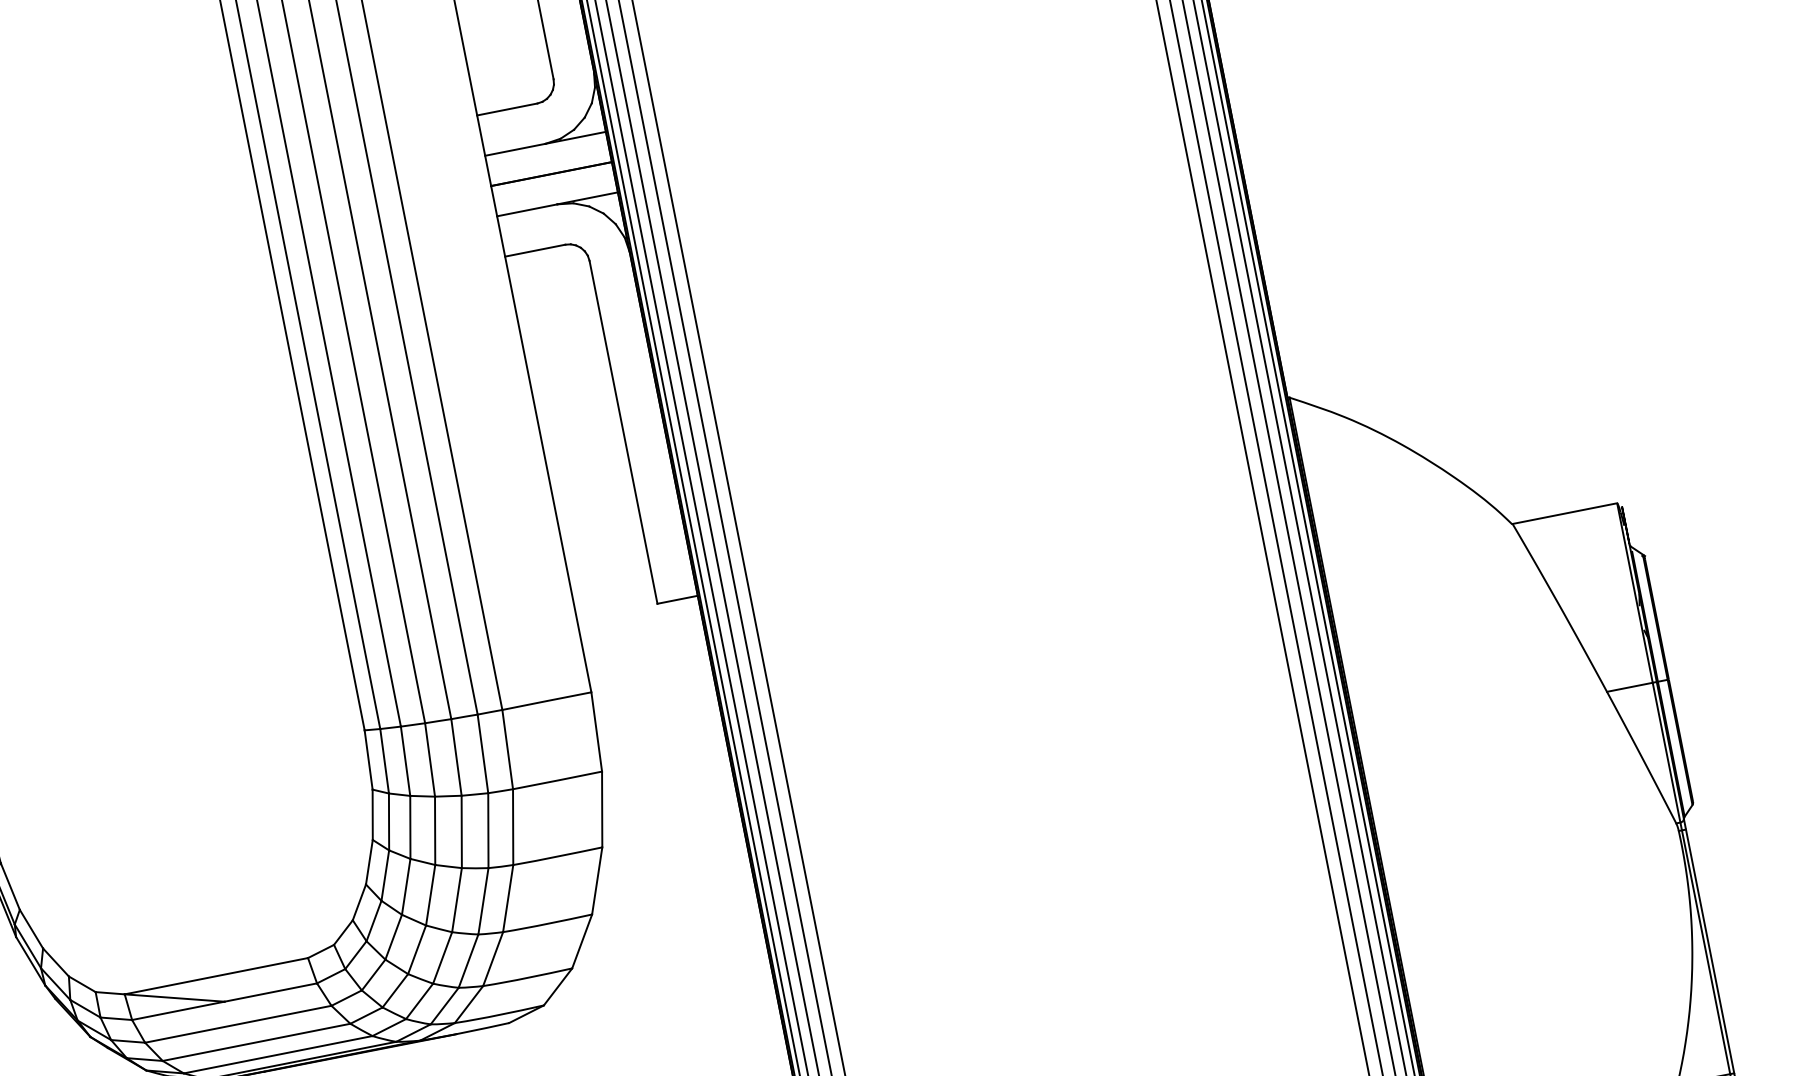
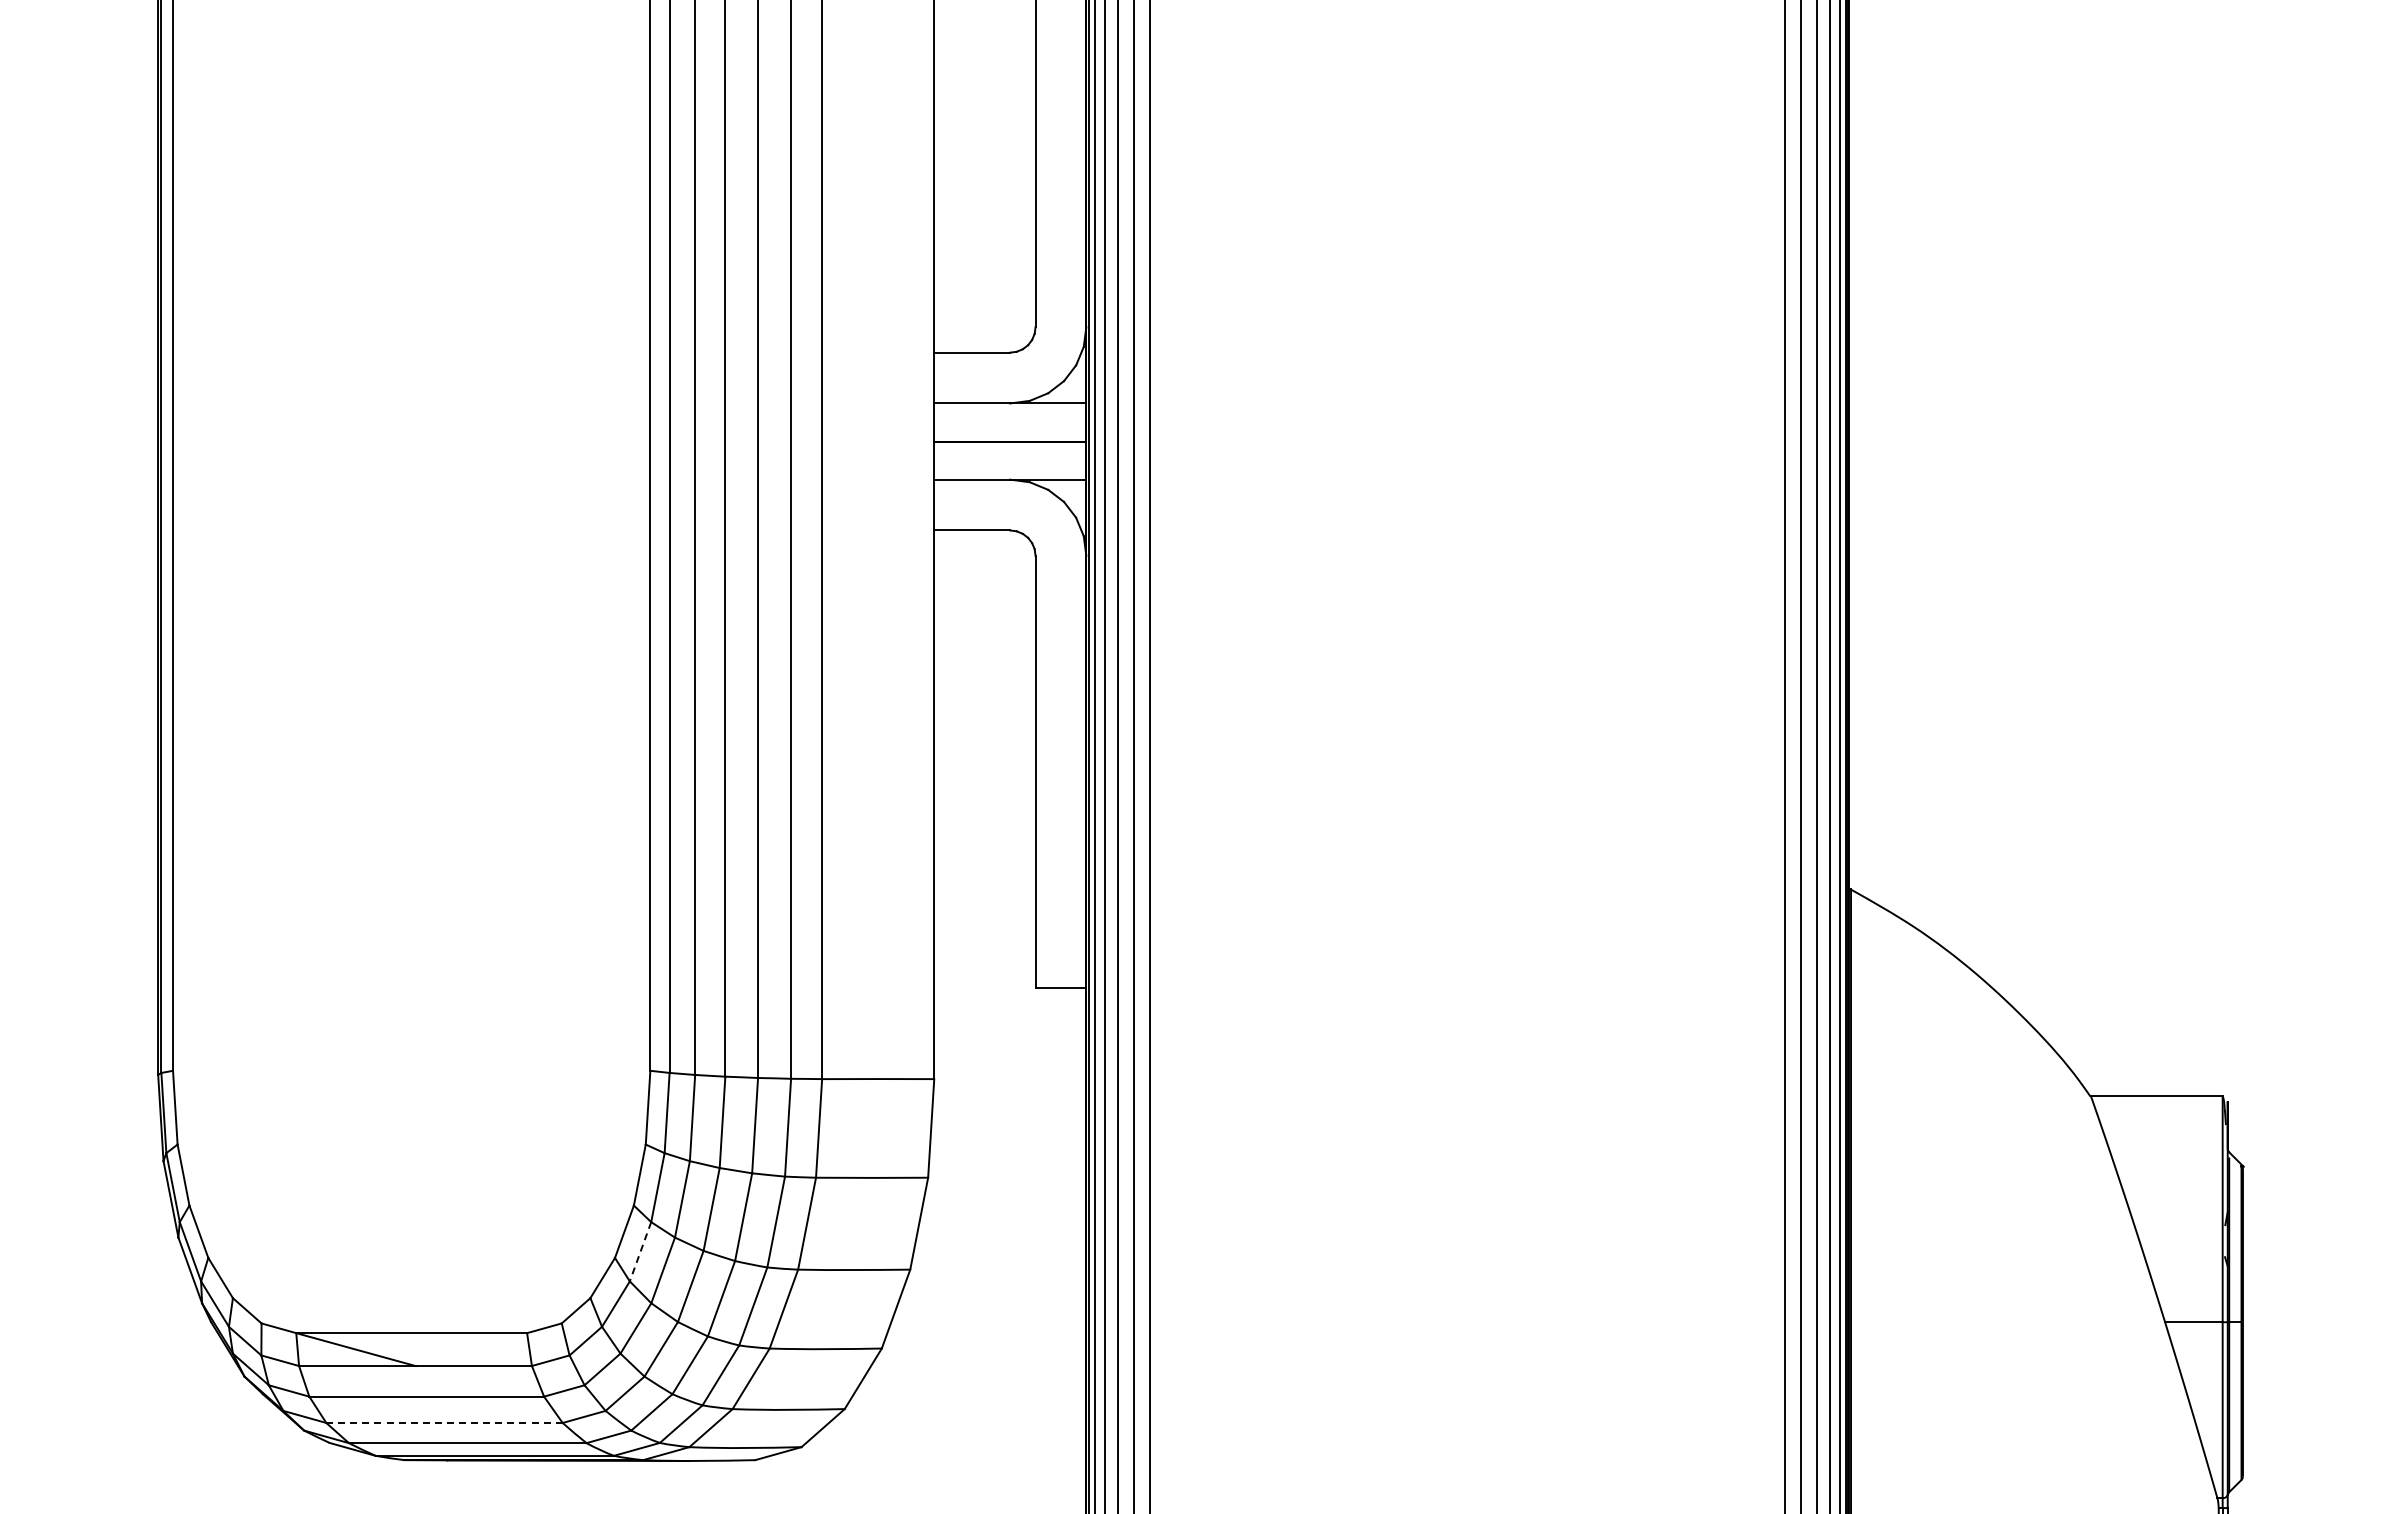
line: (385, 875) -> (640, 1251), solid -> dashed
line: (256, 1042) -> (444, 1422), solid -> dashed

